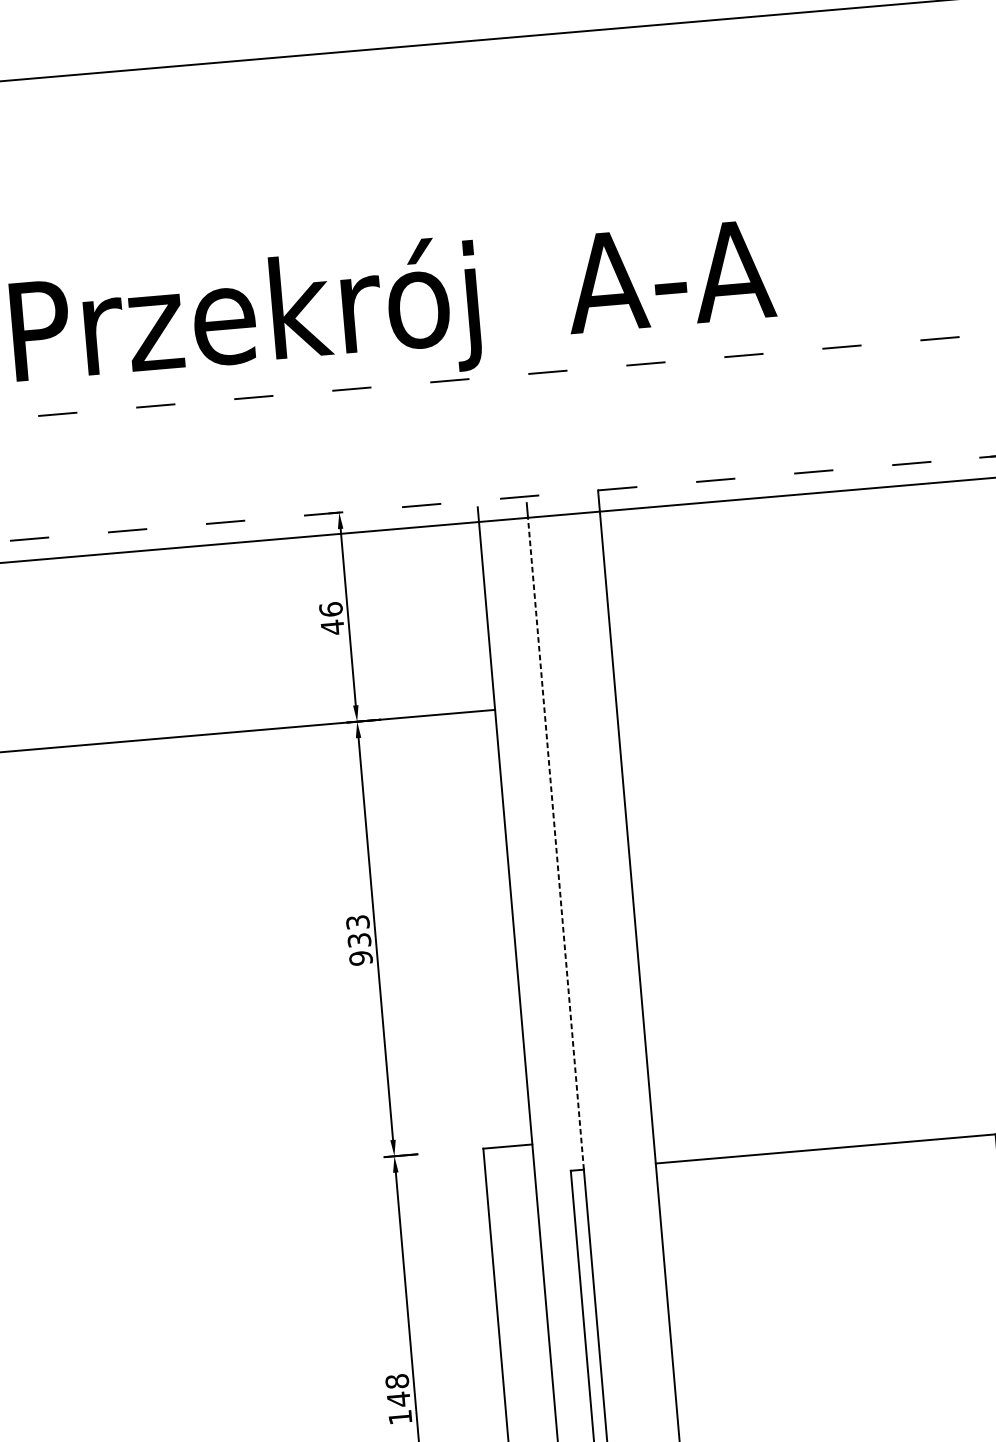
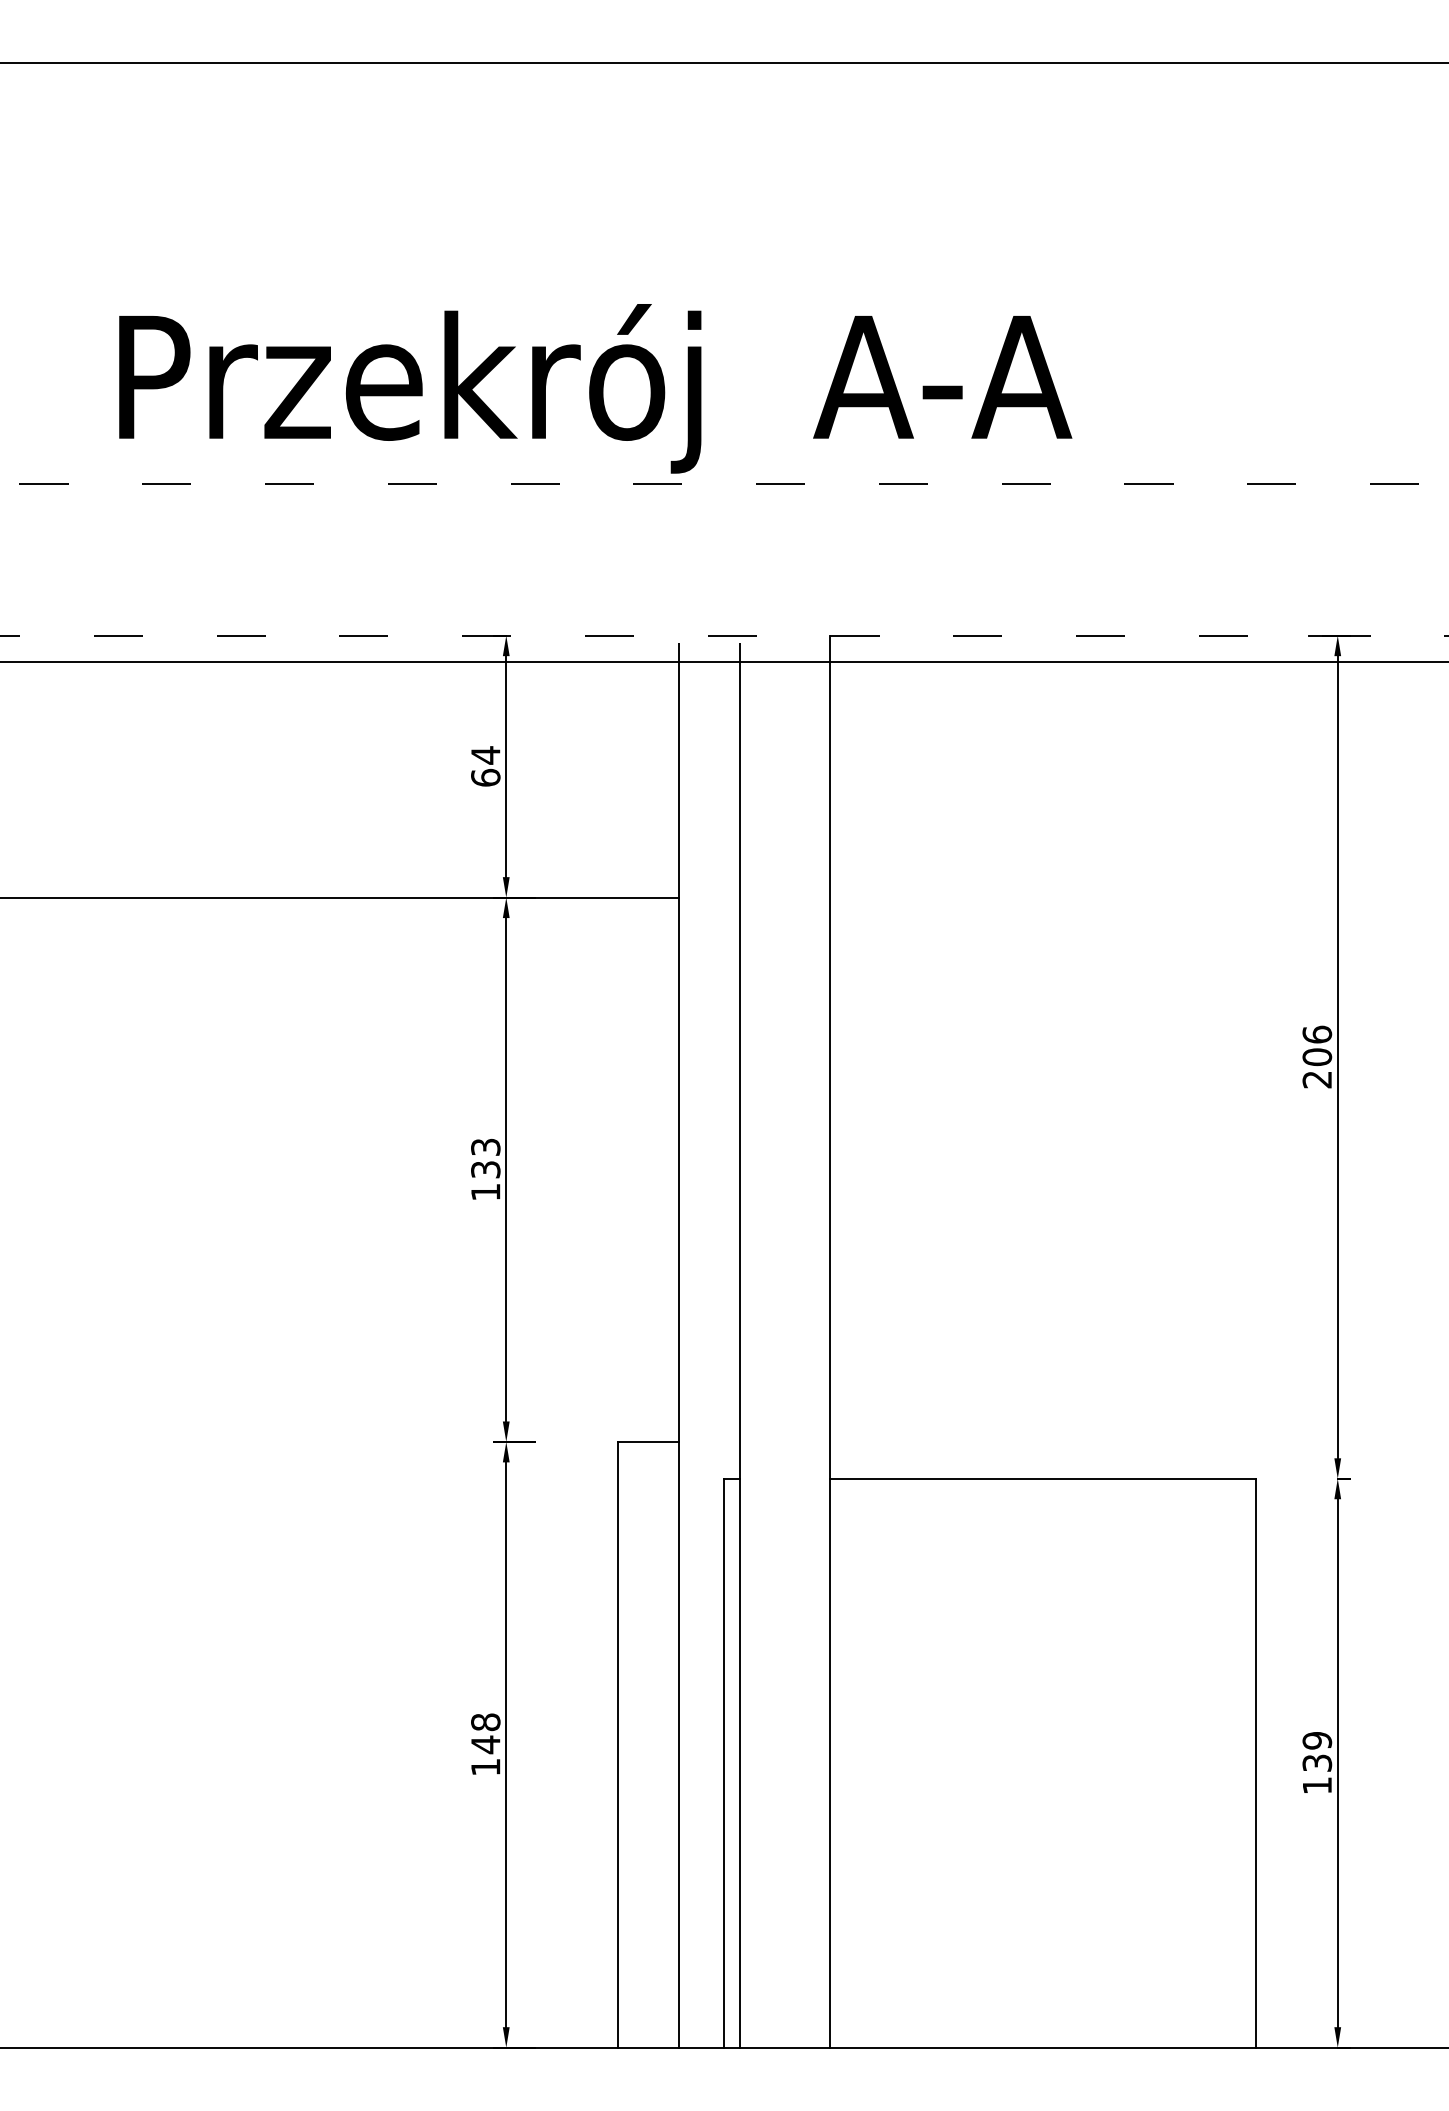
text: (331, 618) -> (485, 766), 46 -> 64
line: (556, 843) -> (740, 1070), dashed -> solid
text: (360, 958) -> (485, 1192), 933 -> 133

